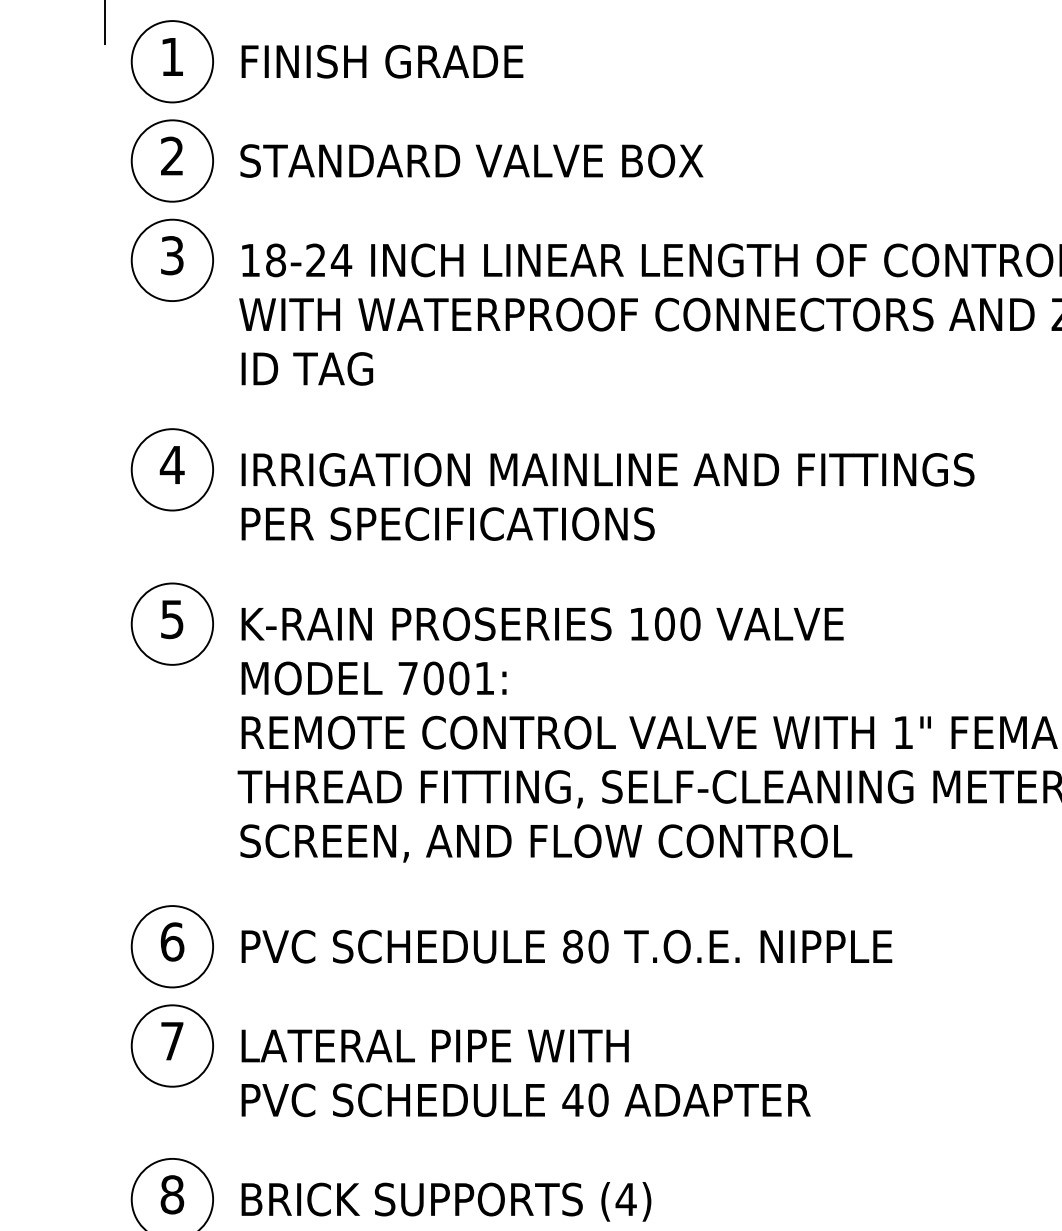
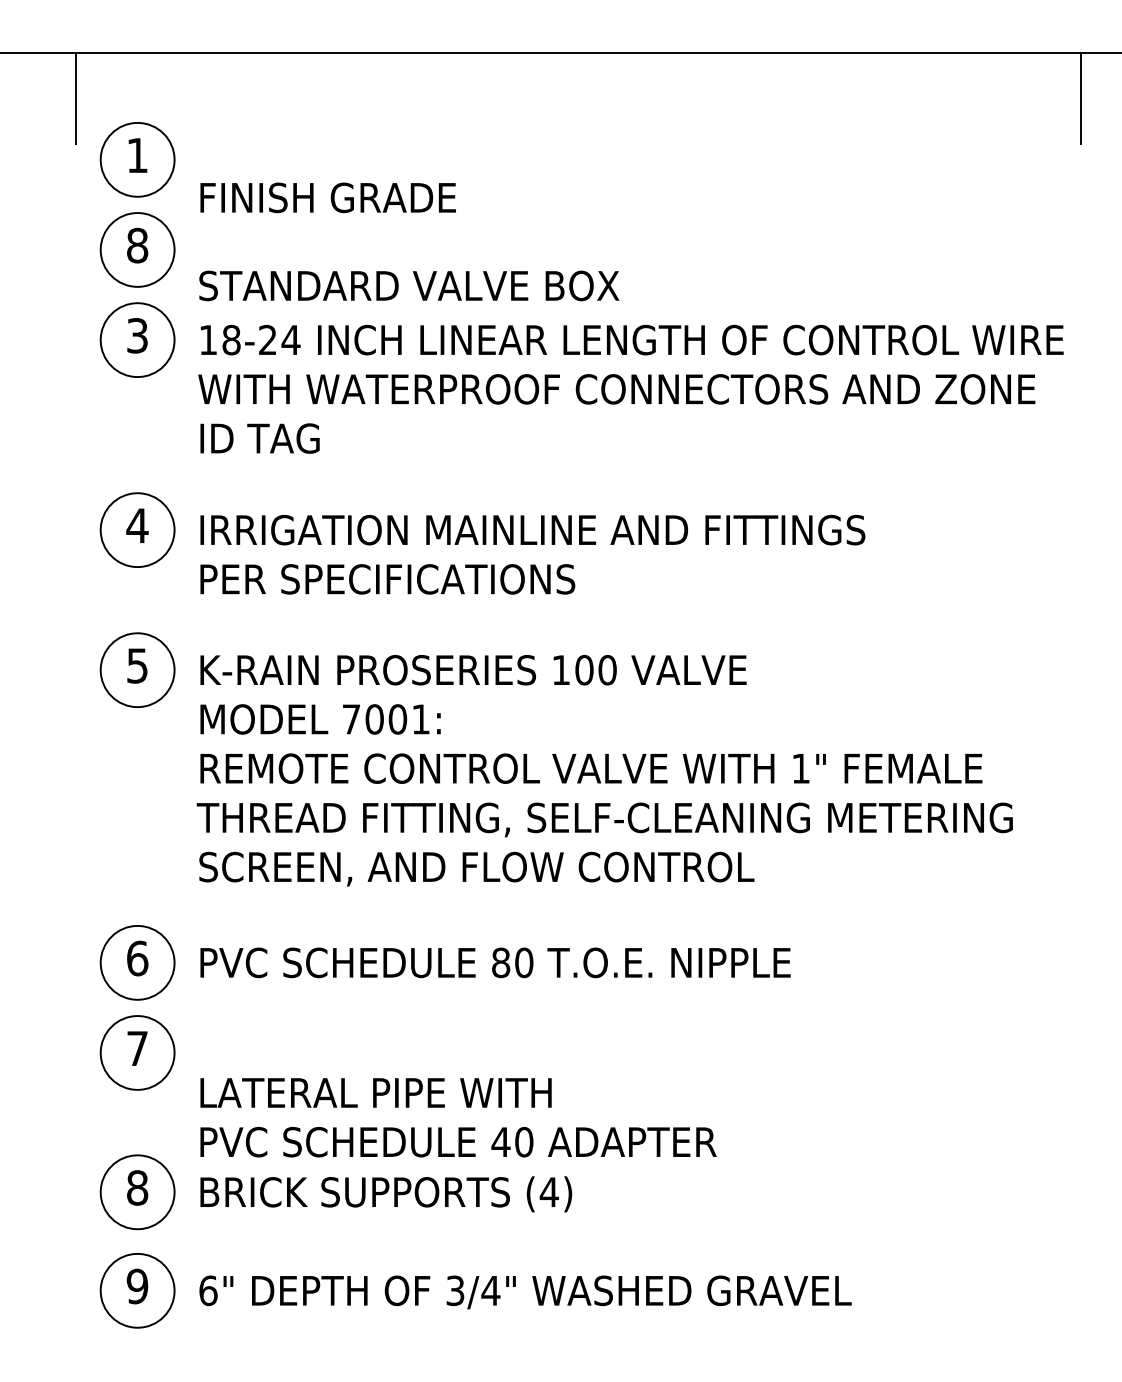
text: (381, 61) -> (327, 197), moved
text: (172, 156) -> (137, 245), 2 -> 8
text: (472, 160) -> (409, 285), moved
text: (526, 1073) -> (458, 1117), moved

